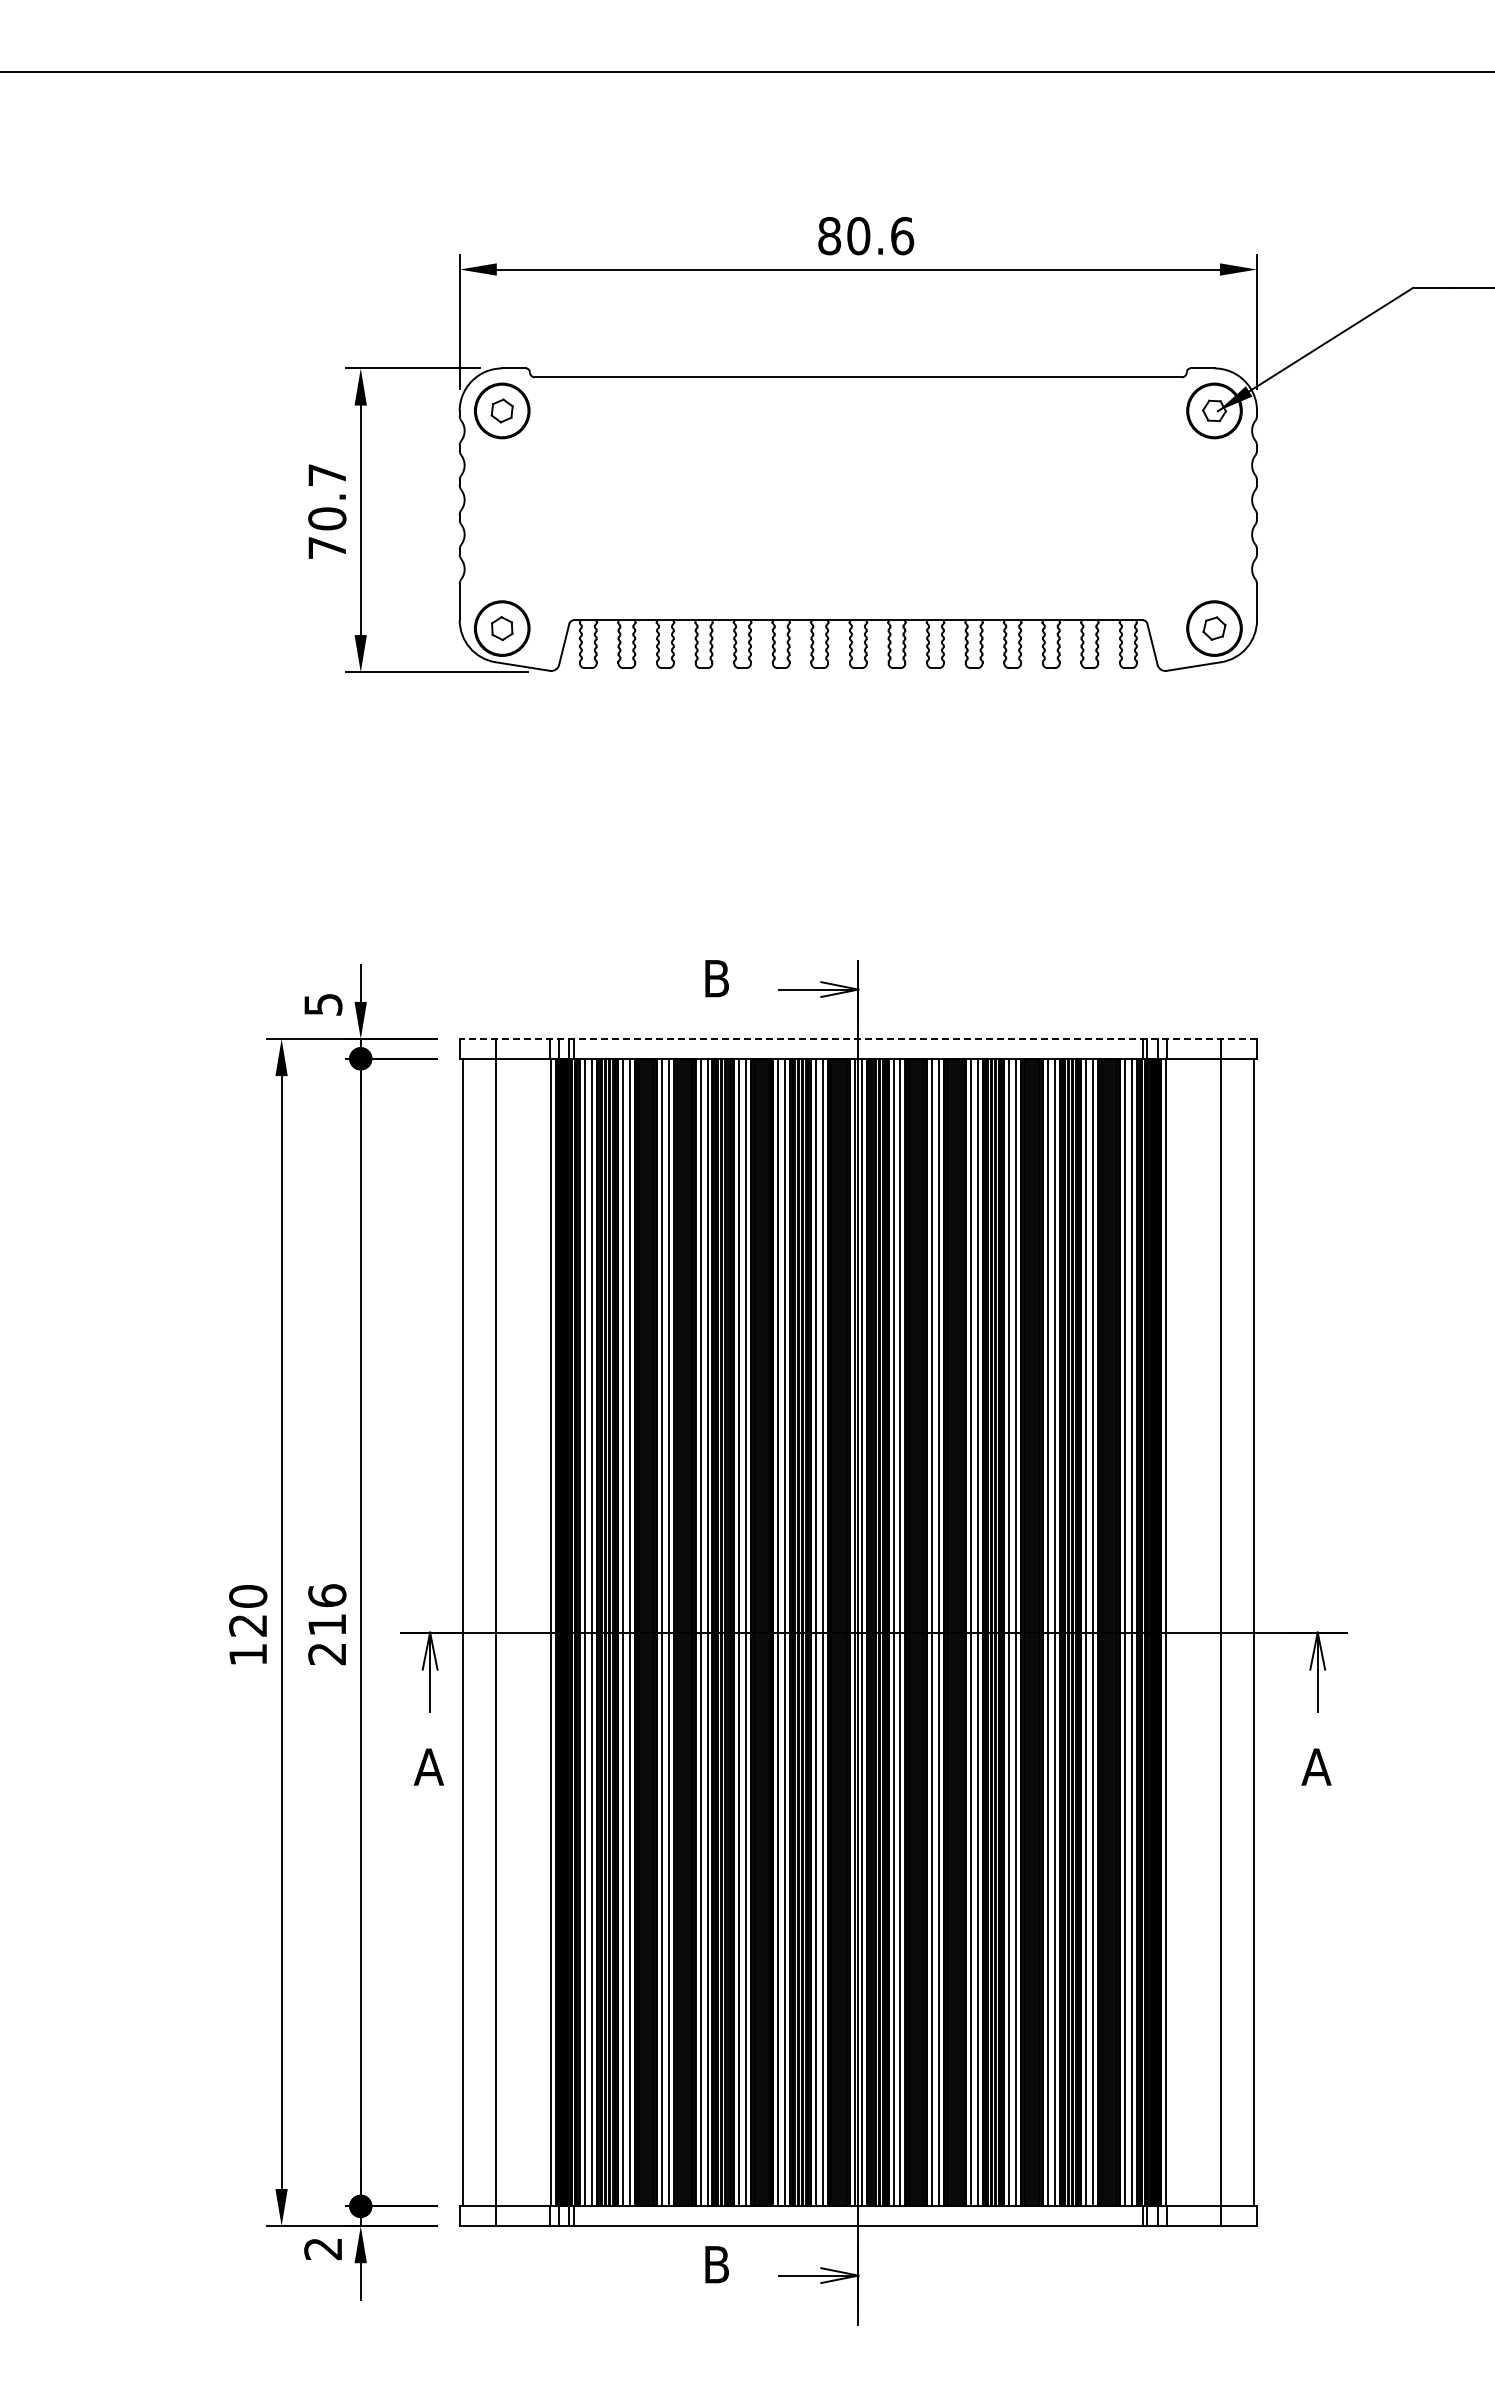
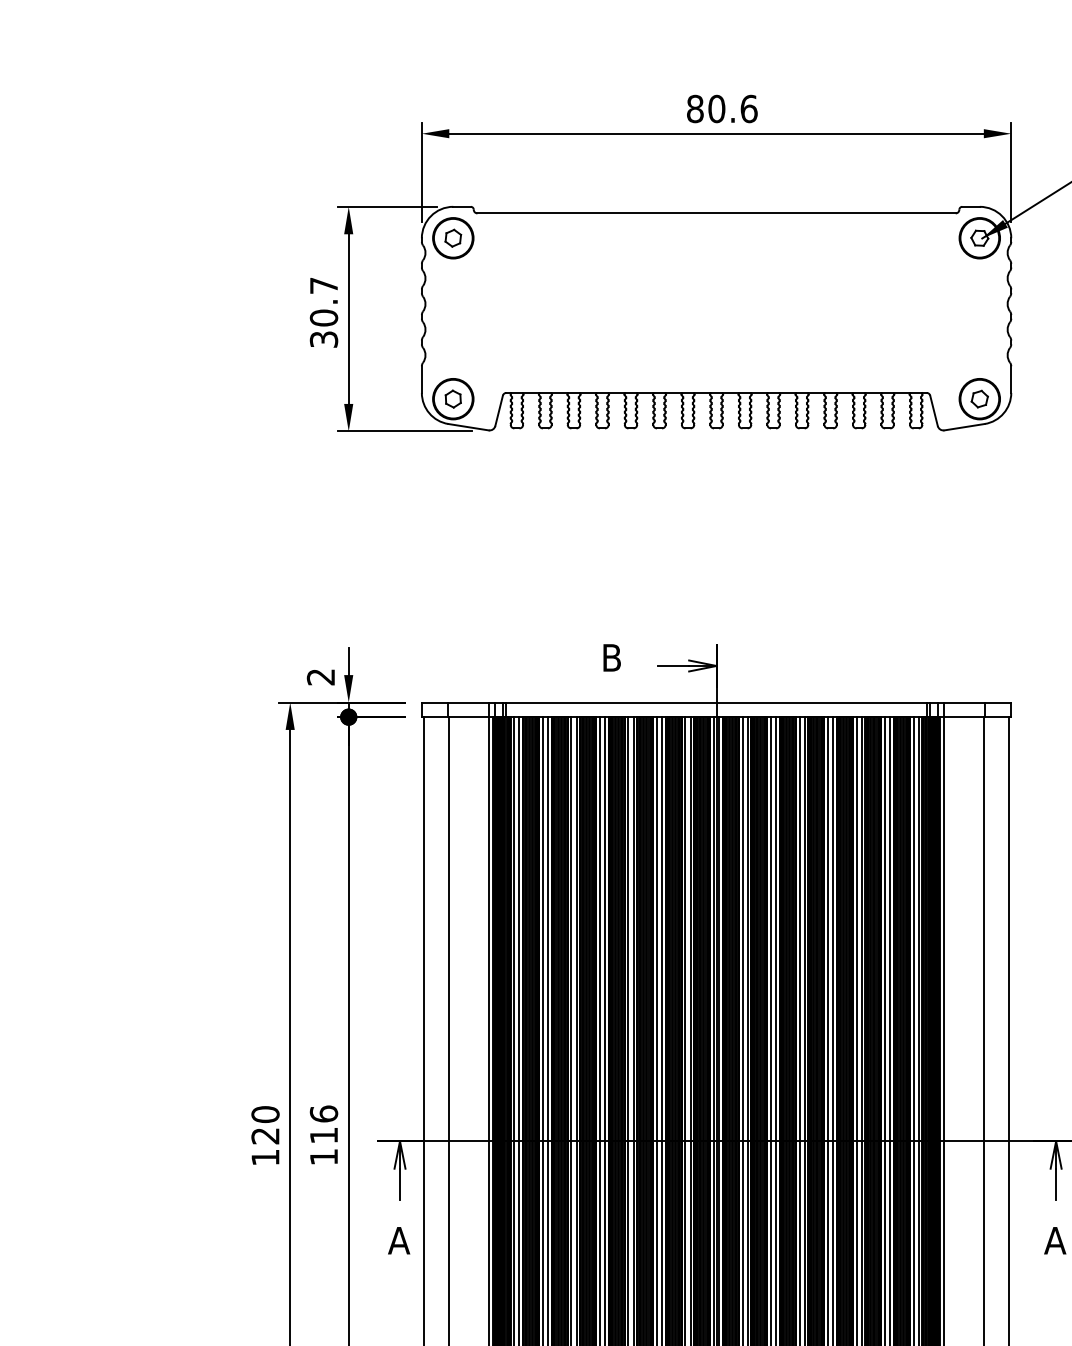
text: (327, 548) -> (324, 339), 70.7 -> 30.7
text: (323, 1004) -> (321, 677), 5 -> 2
line: (858, 1039) -> (716, 702), dashed -> solid
text: (326, 1654) -> (323, 1157), 216 -> 116

